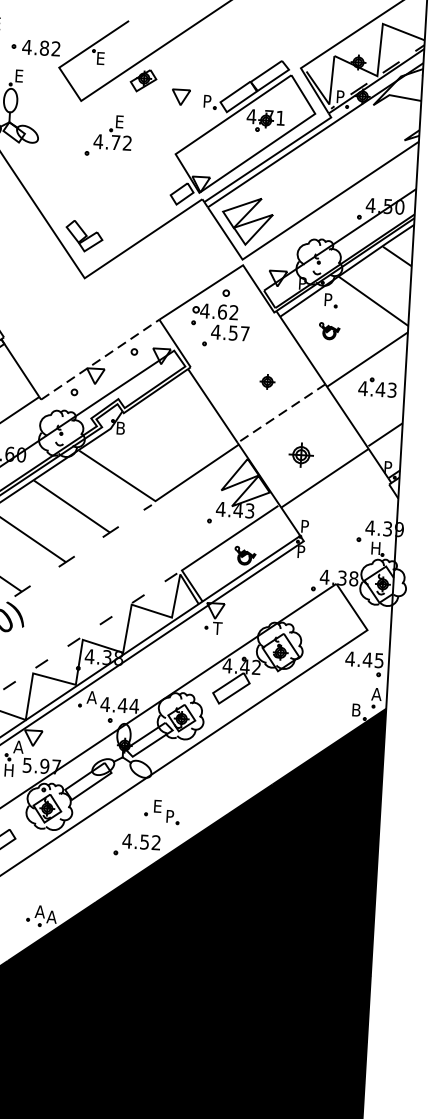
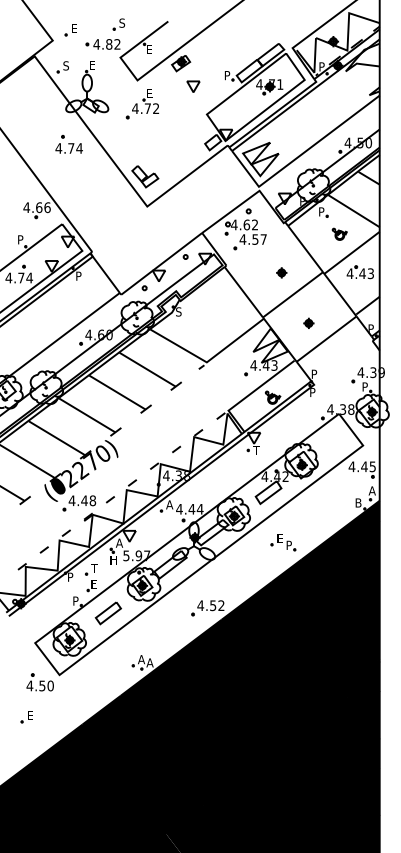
part: (59, 21) -> (118, 24), added
part: (181, 96) -> (193, 86), moved
part: (107, 136) -> (141, 104), moved
part: (329, 330) -> (339, 233), moved
line: (100, 359) -> (161, 263), dashed -> solid
line: (282, 413) -> (293, 294), dashed -> solid
text: (121, 427) -> (179, 311), B -> S
part: (300, 453) -> (308, 322), size x0.62
text: (375, 547) -> (365, 386), H -> P
part: (162, 812) -> (283, 542), moved

